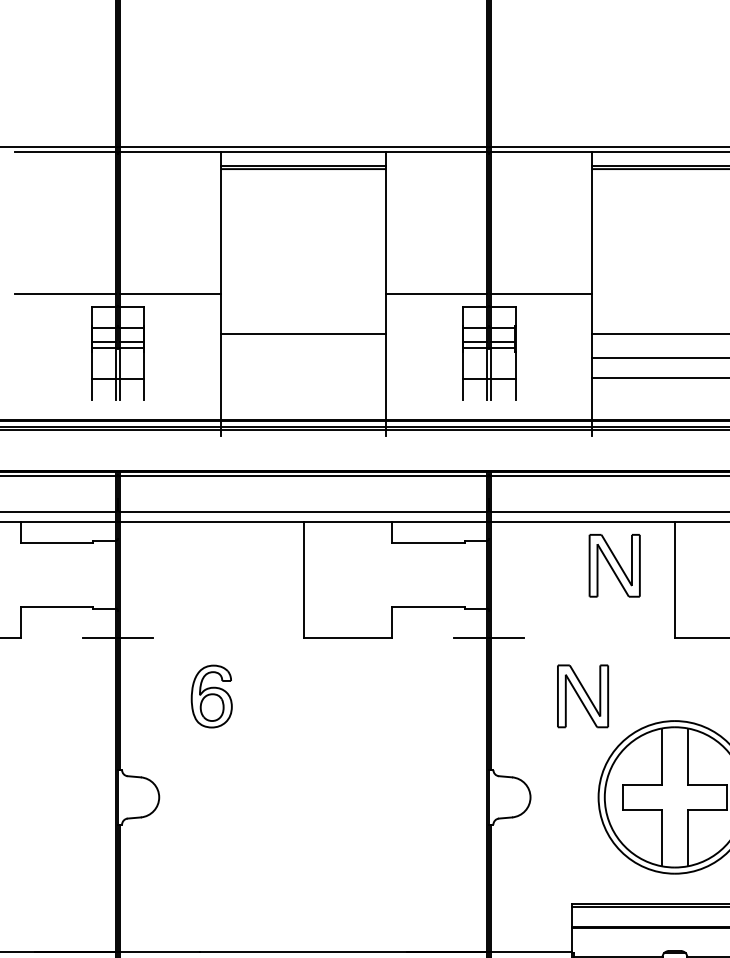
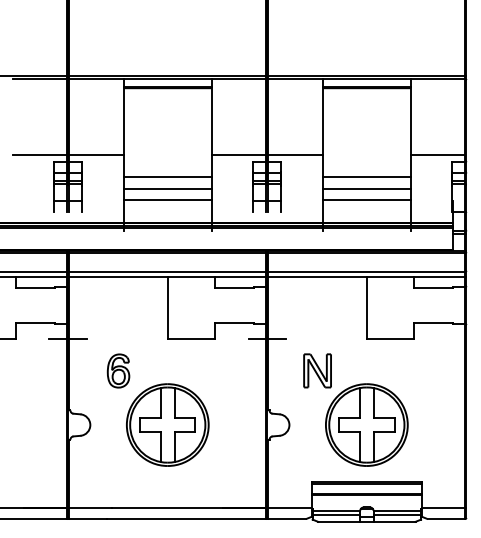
line: (303, 358) -> (167, 189), added
line: (303, 378) -> (167, 200), added
part: (614, 565) -> (334, 300), removed
part: (303, 796) -> (167, 424), added

